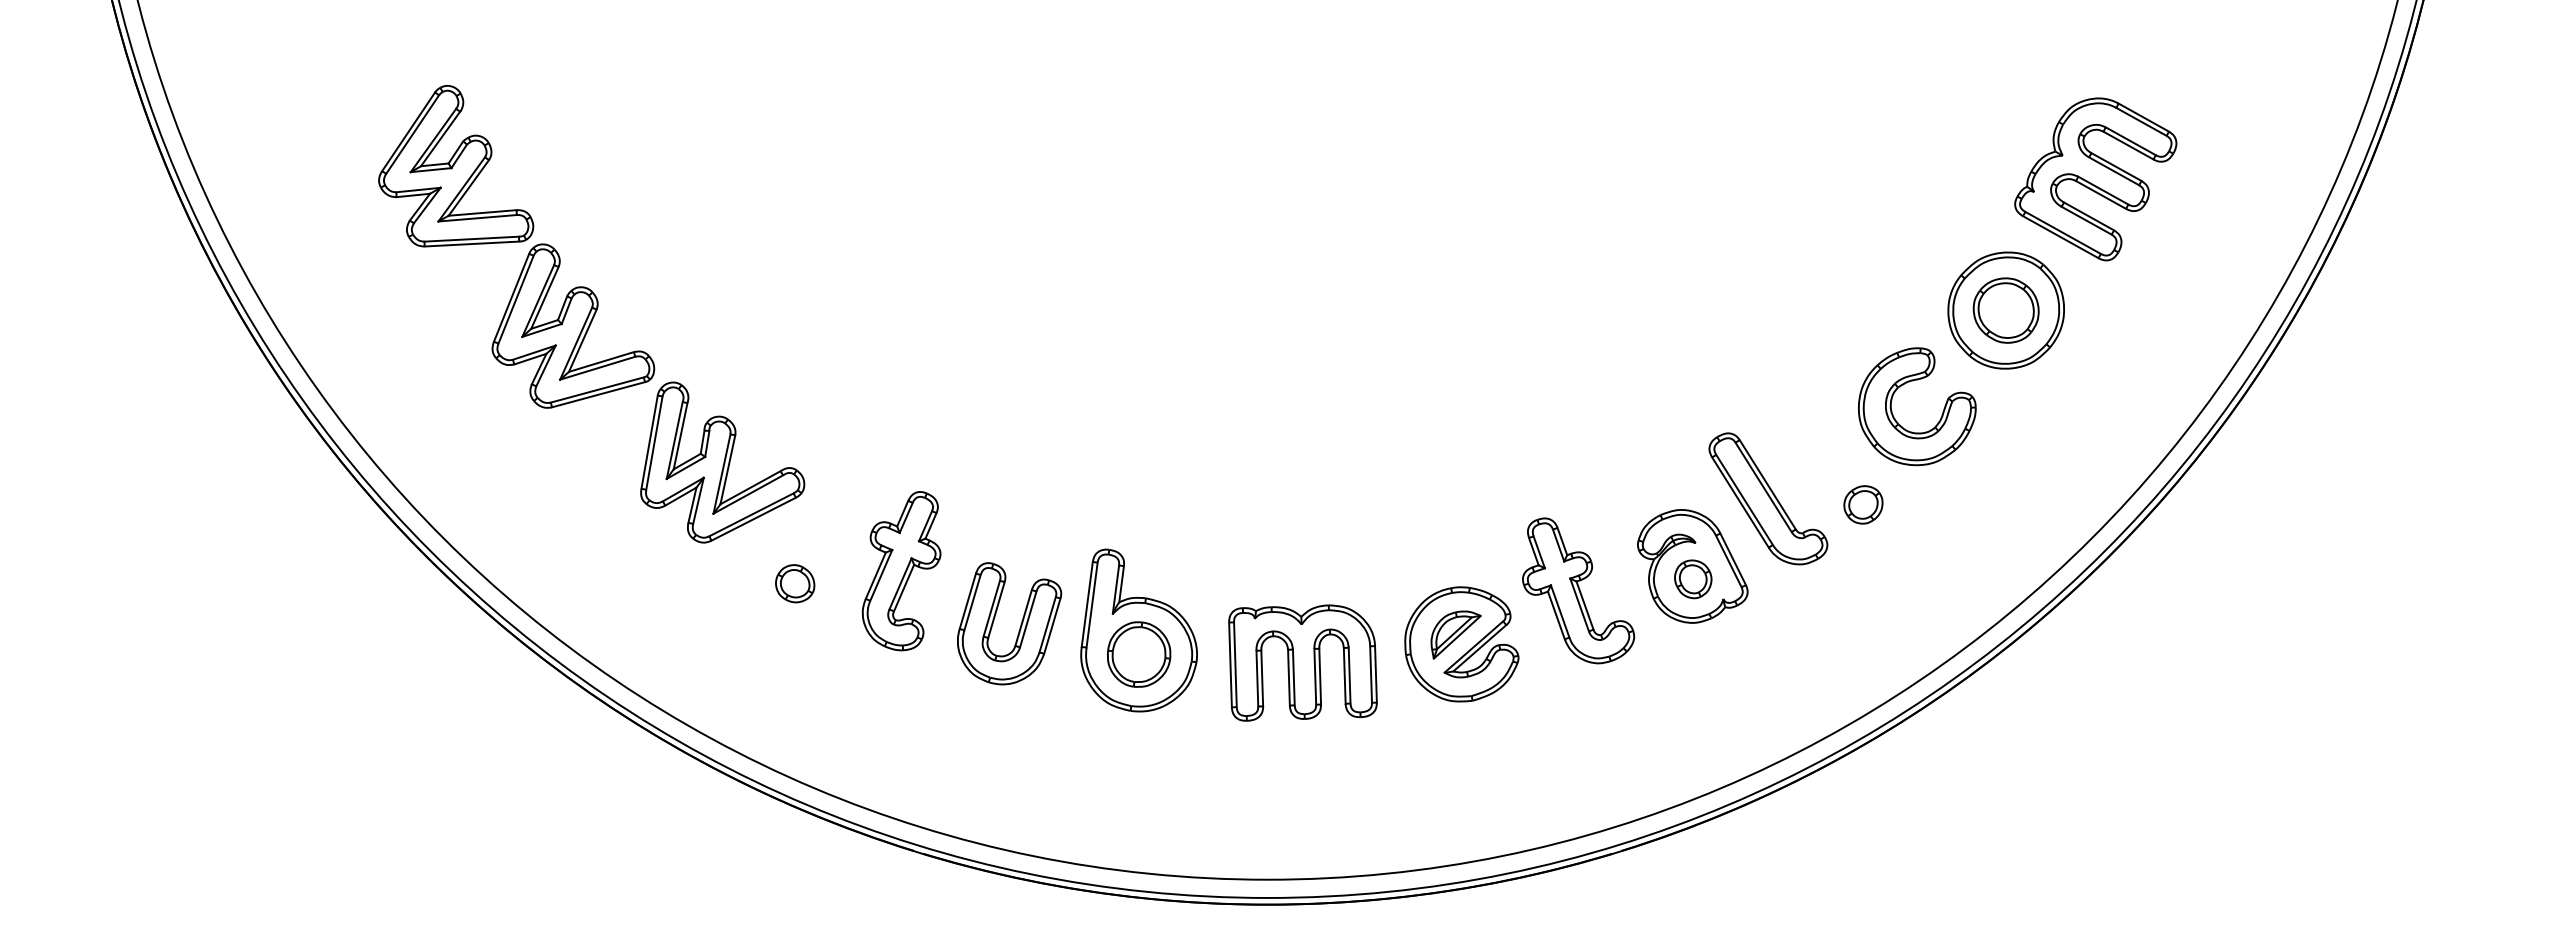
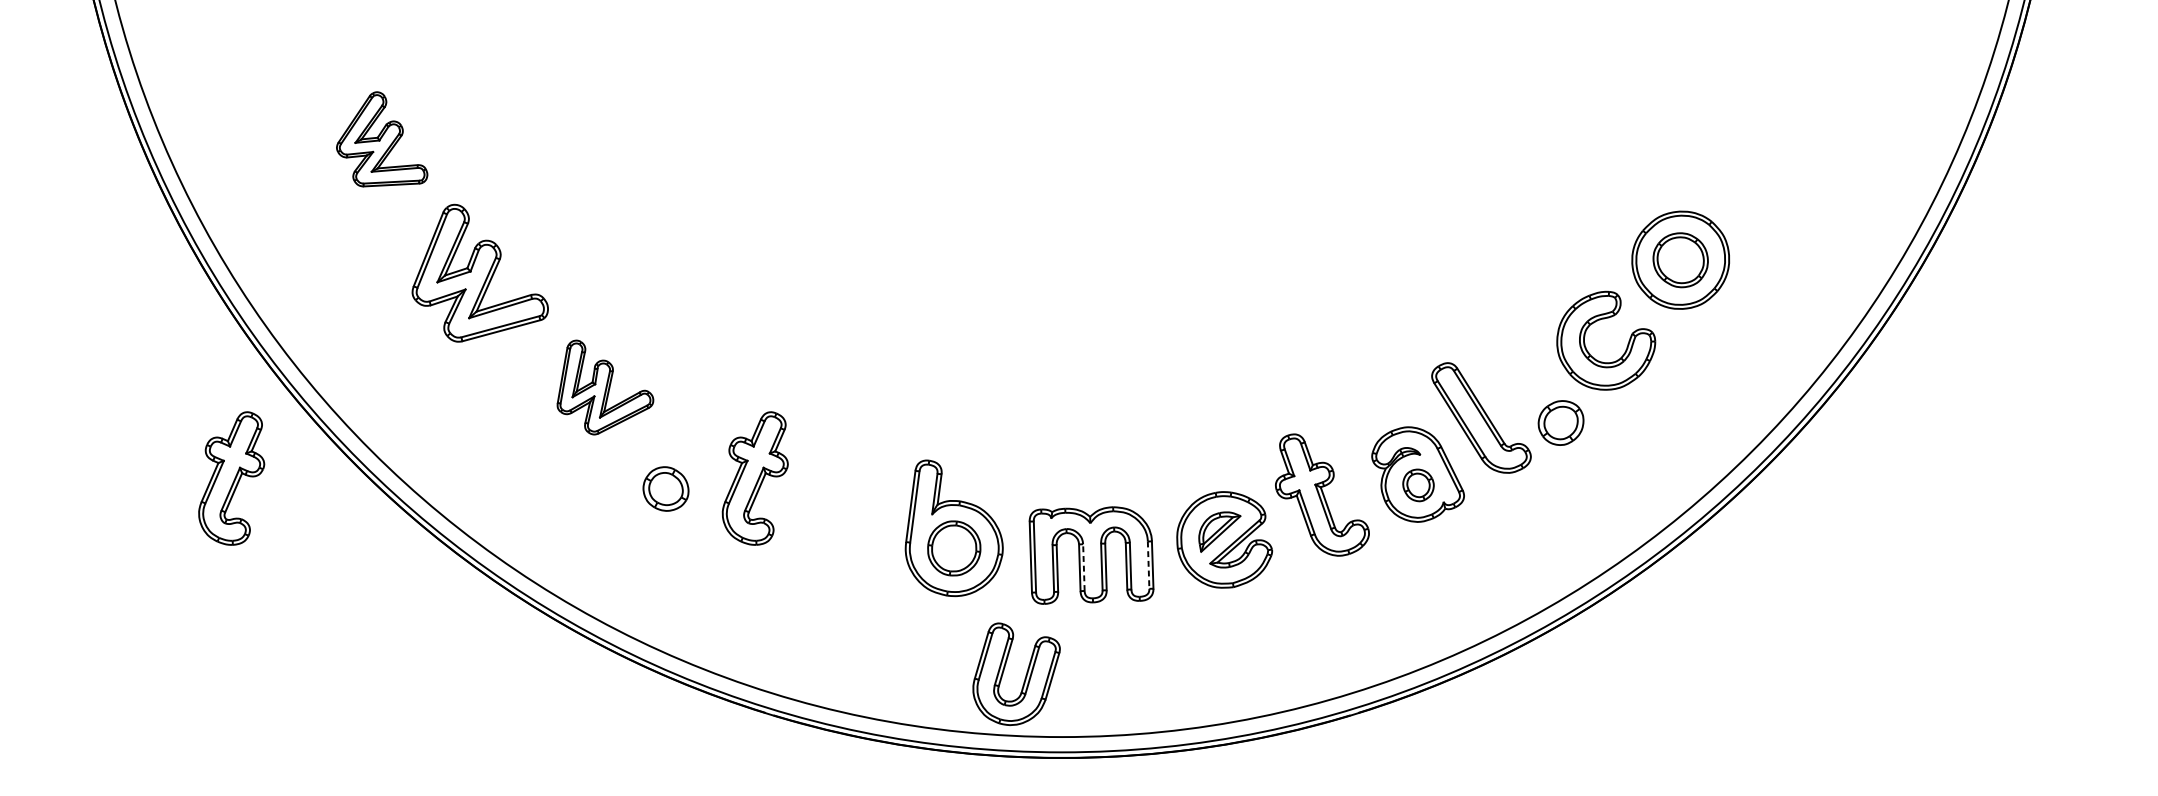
part: (456, 166) -> (382, 139), size x0.7
part: (2095, 179) -> (1755, 150), removed
part: (722, 462) -> (605, 387), size x0.7
part: (1863, 504) -> (1561, 422), size x1.4
part: (276, 571) -> (231, 478), added
part: (795, 583) -> (666, 488), size x1.4
part: (1019, 627) -> (1024, 677), moved
line: (1371, 675) -> (1148, 565), solid -> dashed
line: (1293, 677) -> (1083, 567), solid -> dashed

